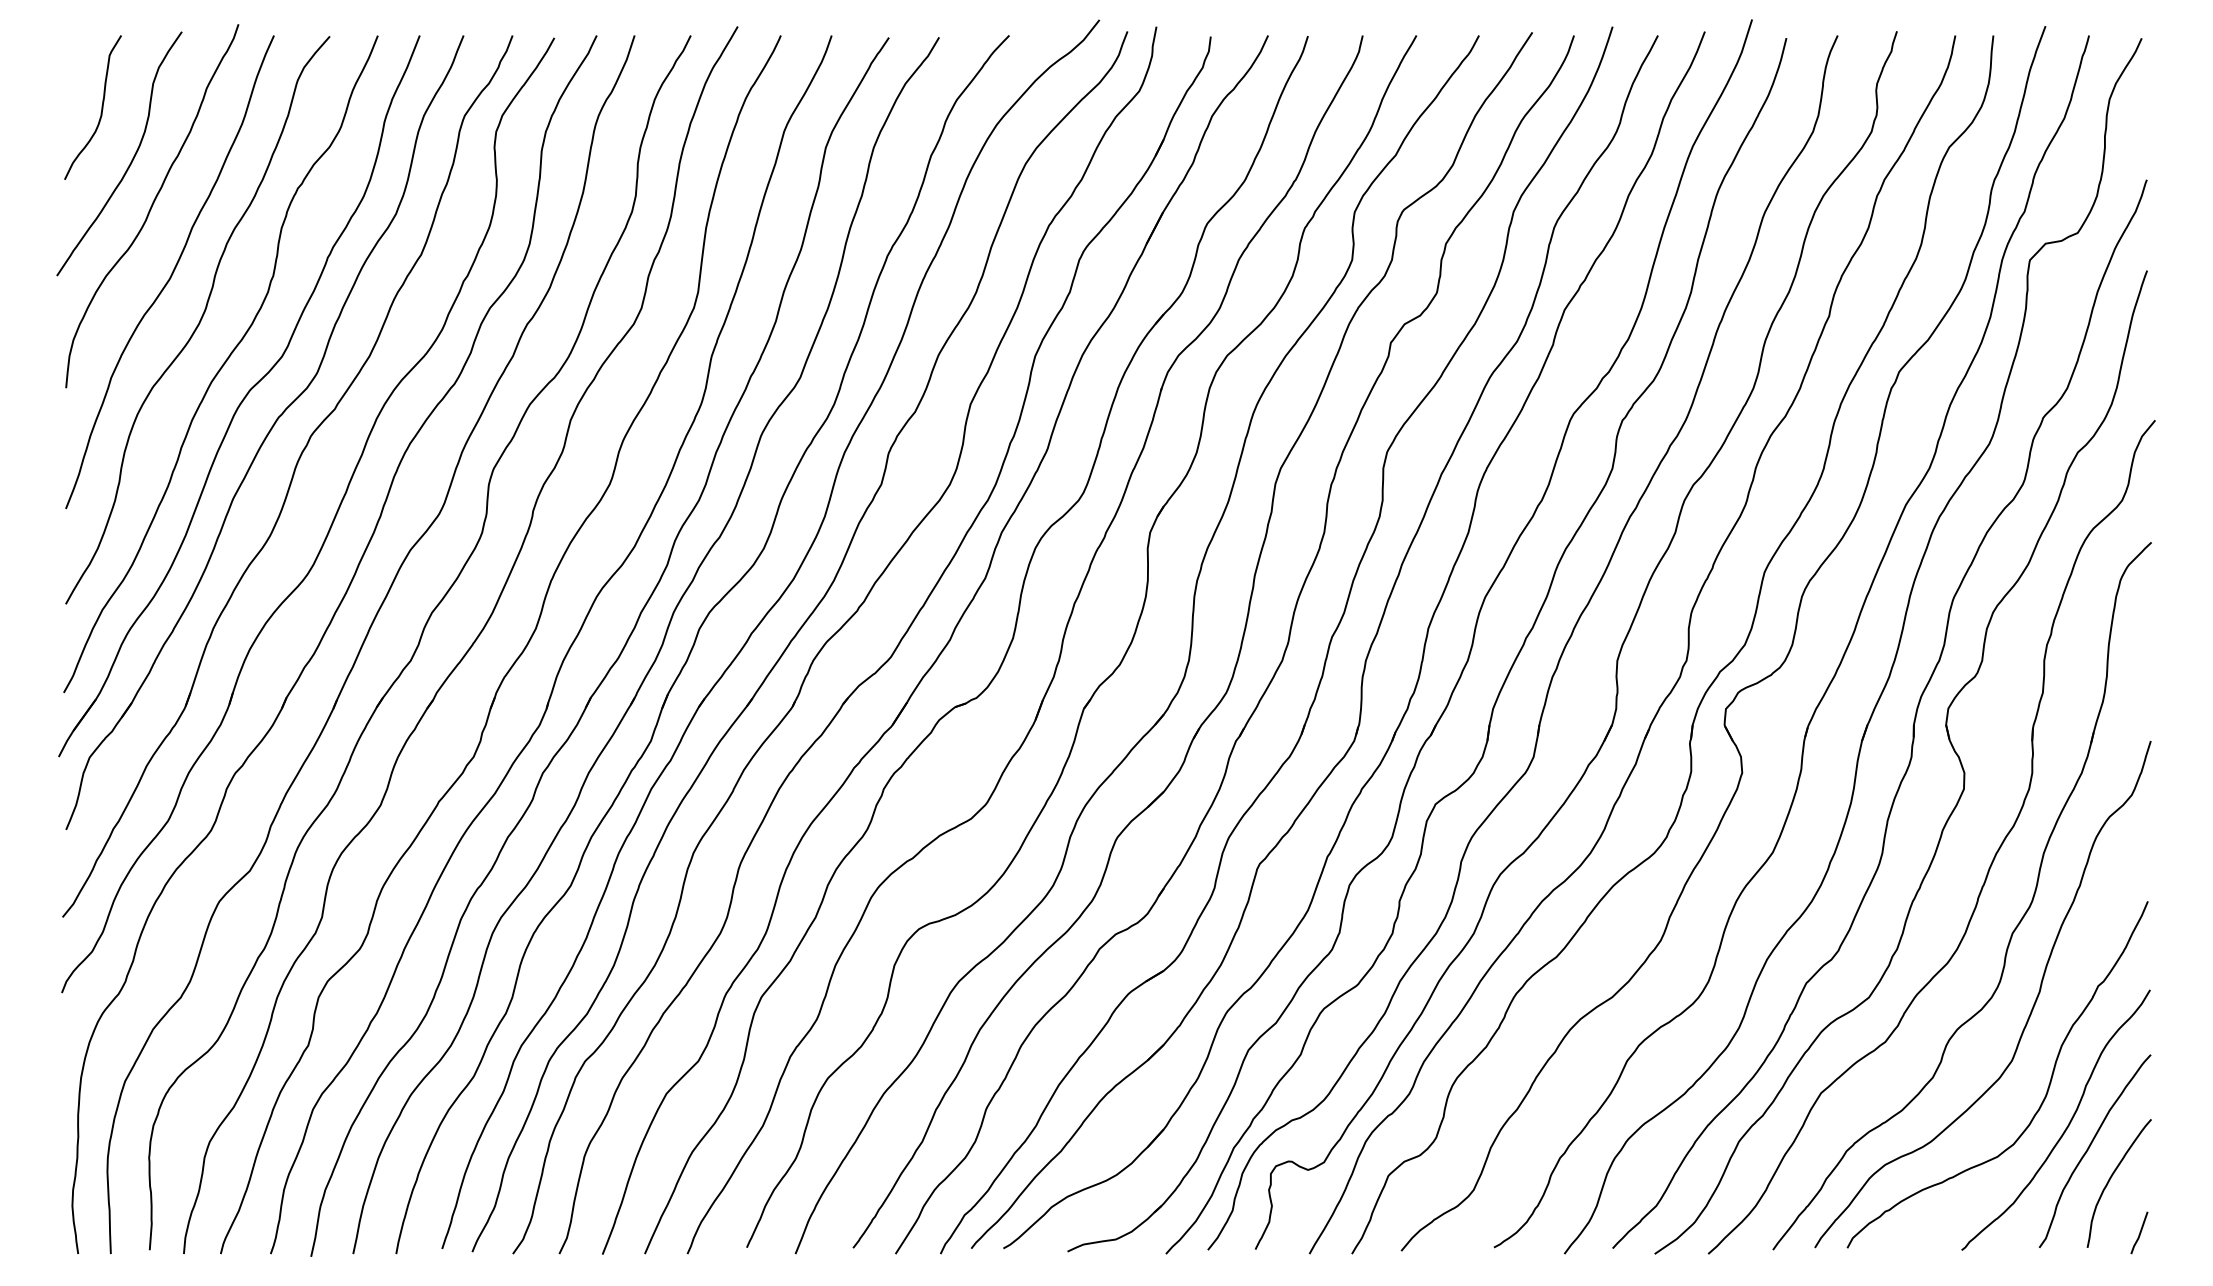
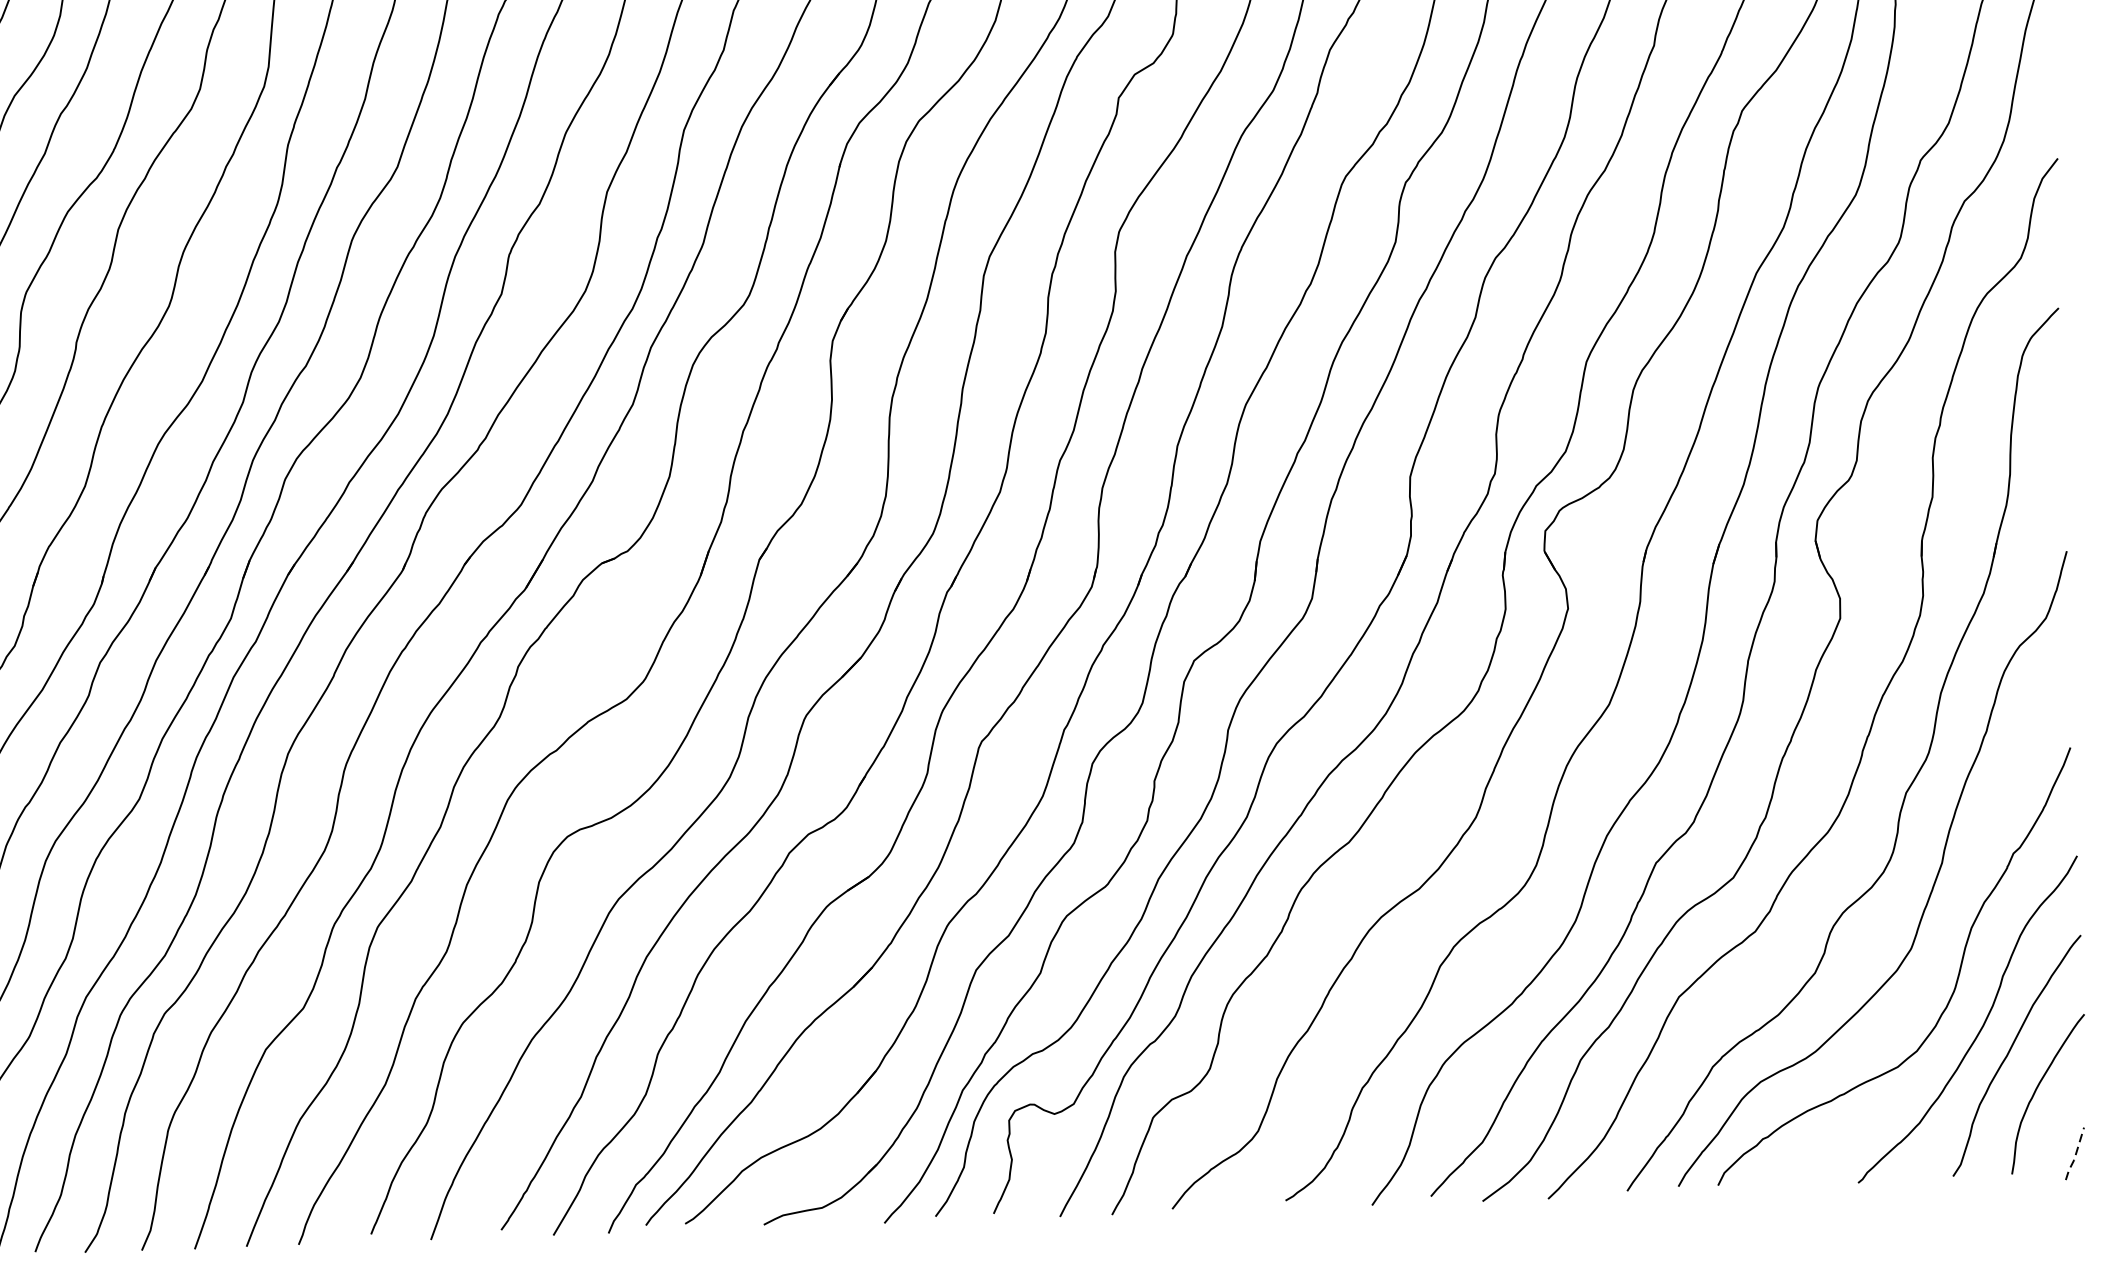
line: (2139, 1234) -> (2075, 1155), solid -> dashed

